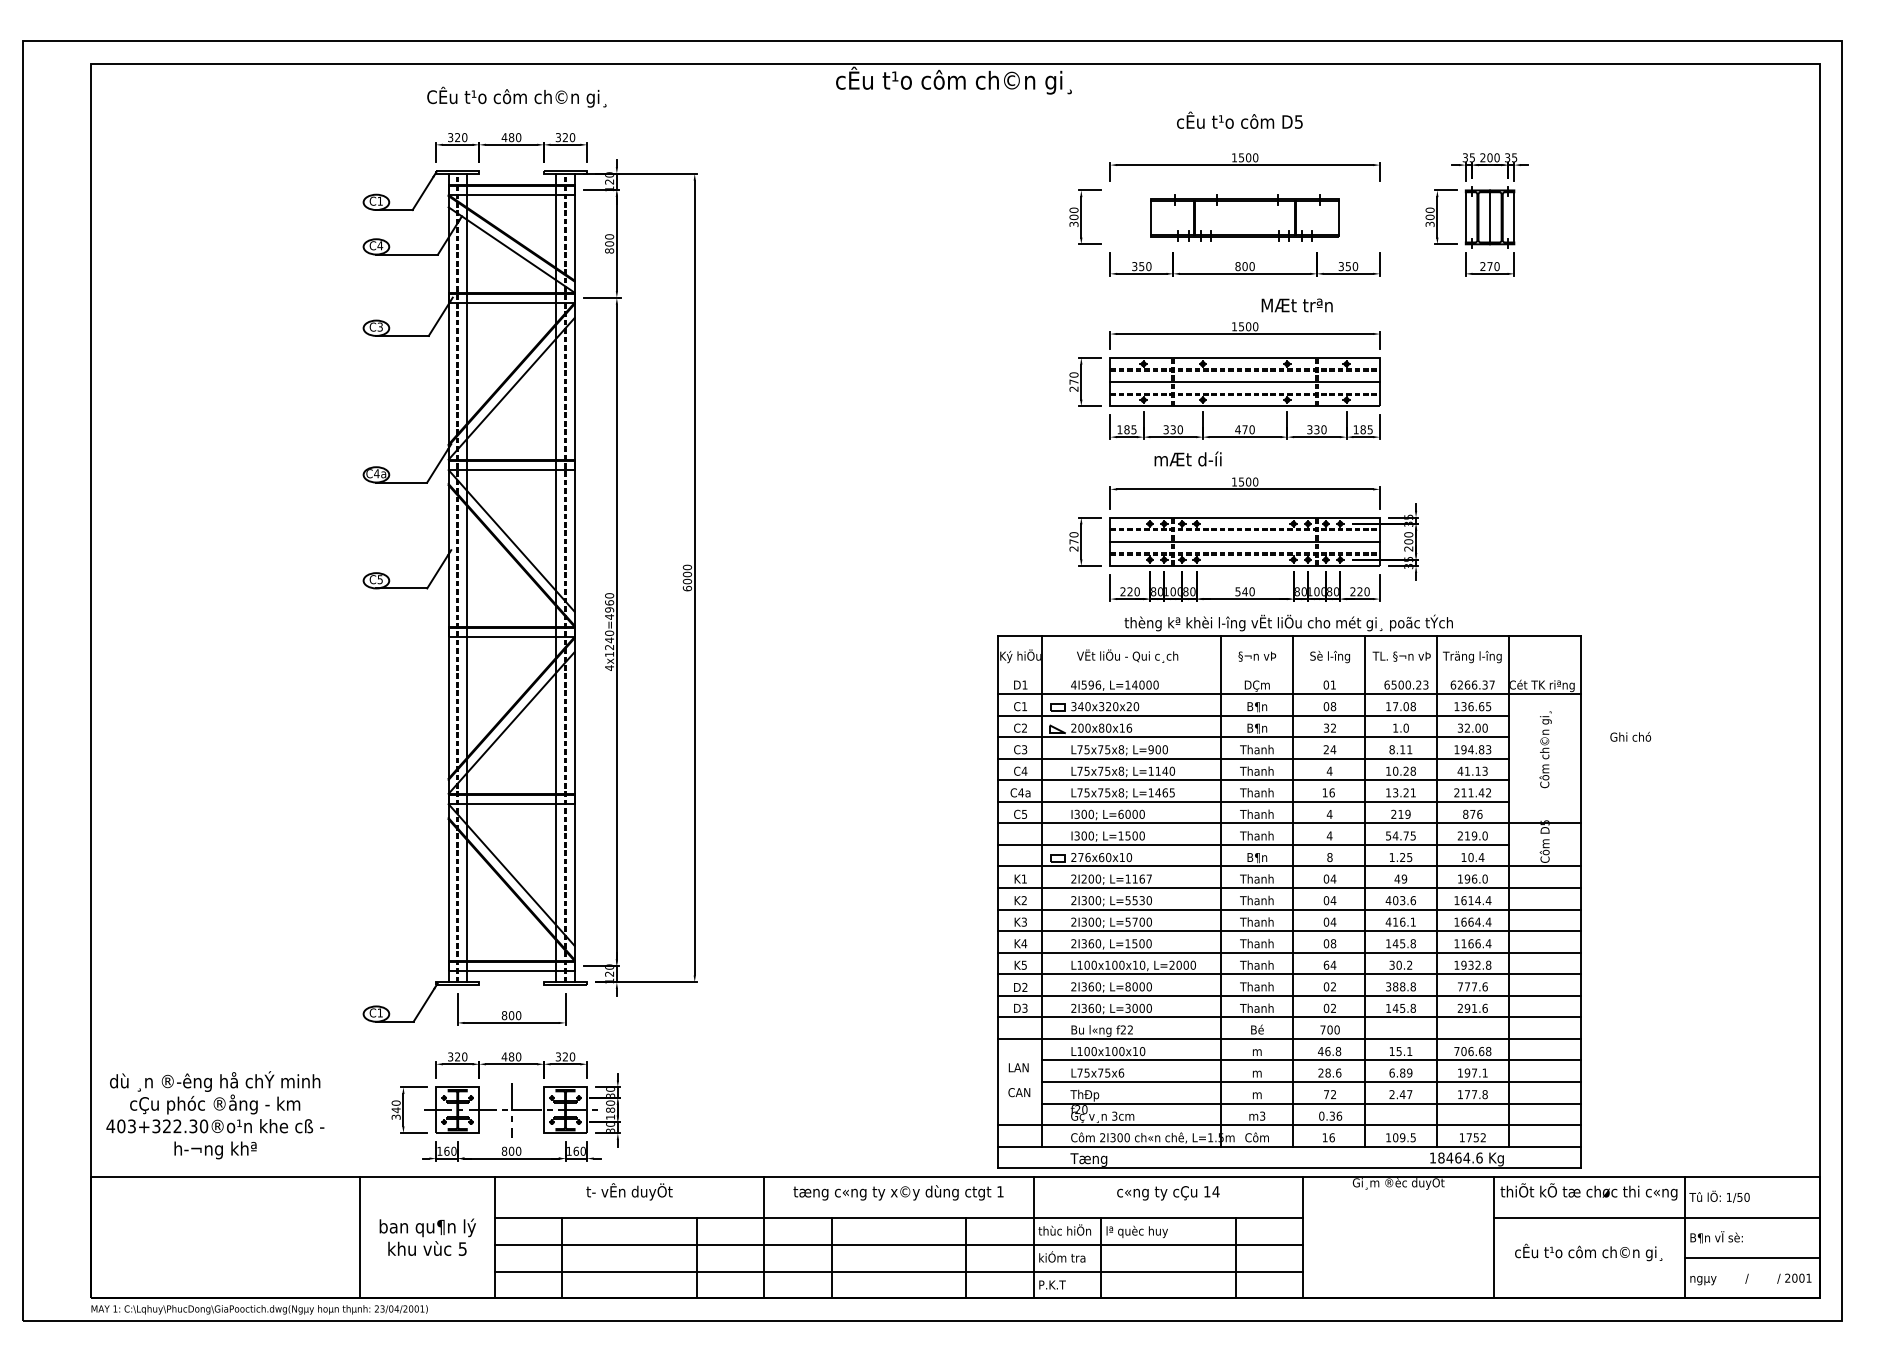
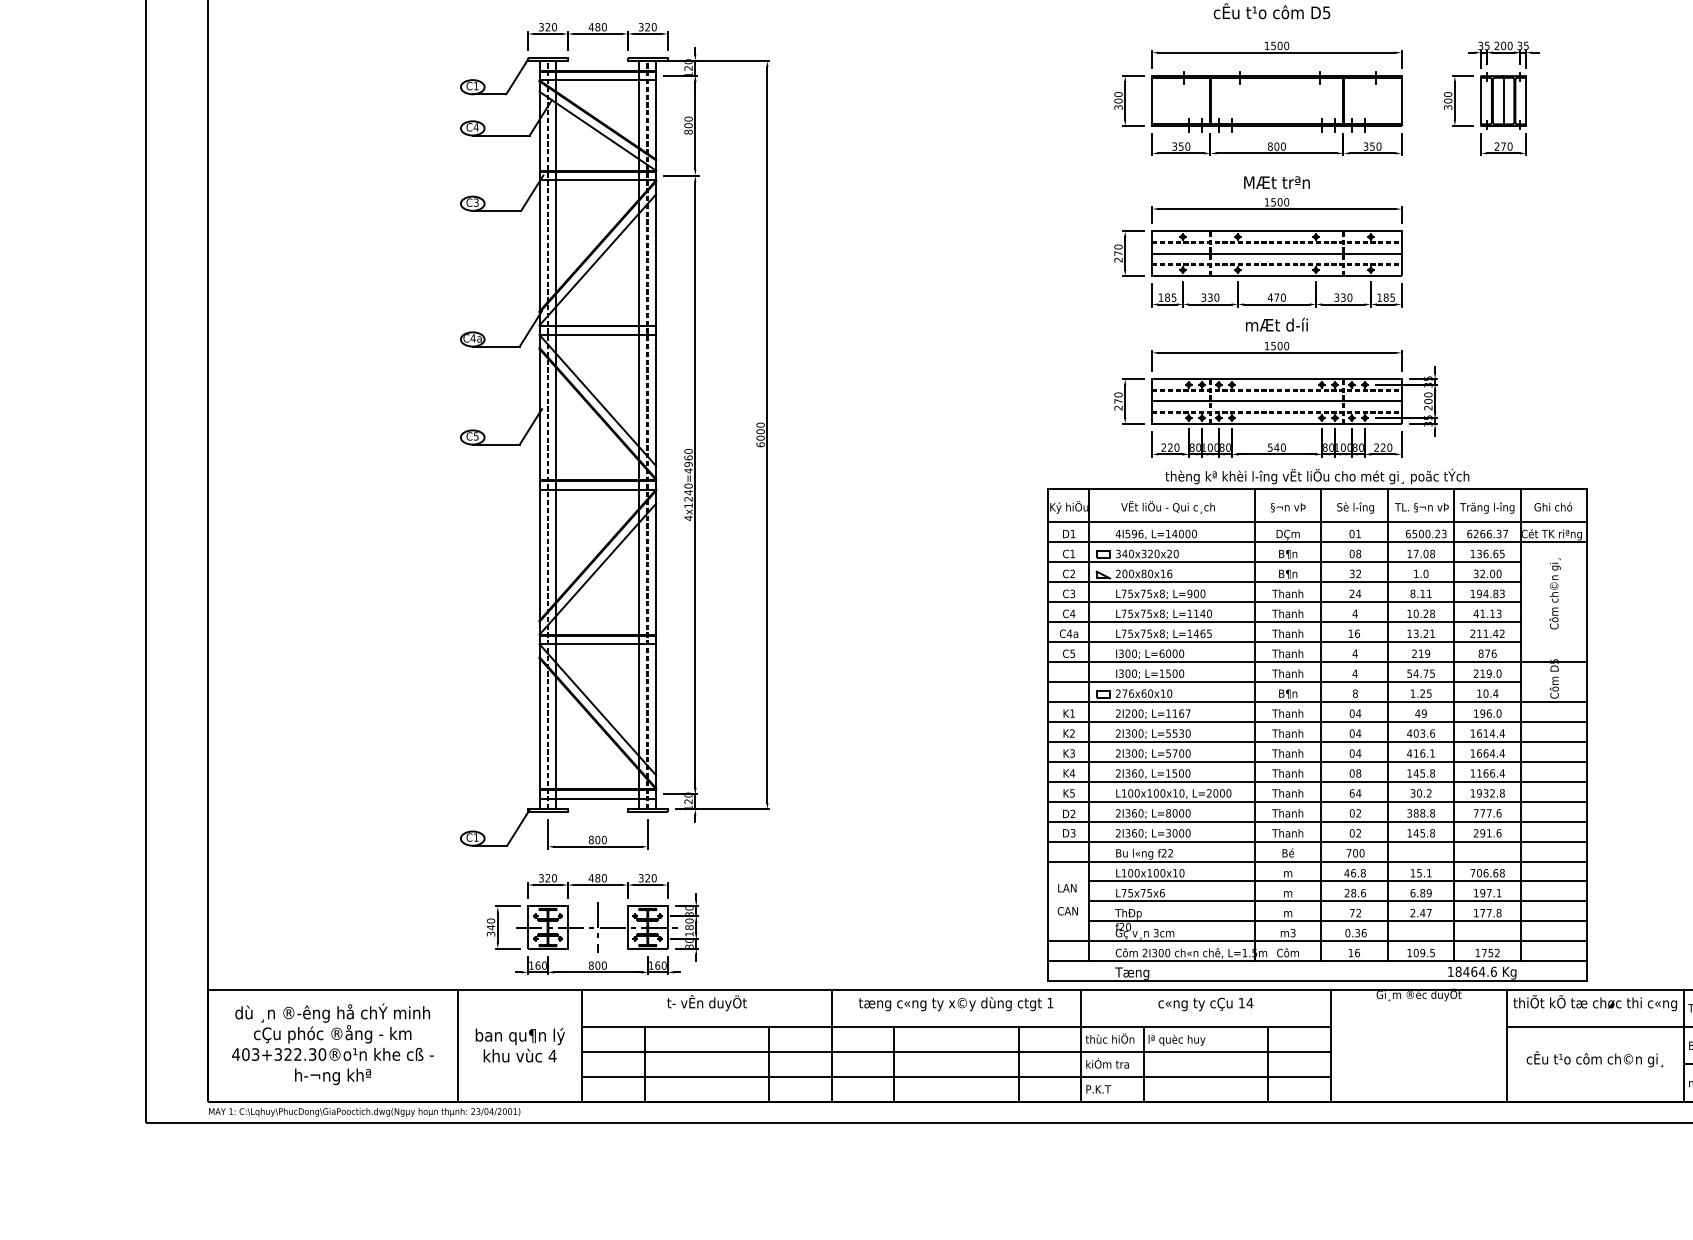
part: (1244, 218) -> (1276, 102), size x1.43
text: (1296, 305) -> (1276, 182), moved
text: (1187, 458) -> (1276, 324), moved
line: (1288, 672) -> (1317, 522), added
text: (1630, 736) -> (1553, 506), moved
text: (215, 1115) -> (333, 1044), moved
text: (462, 1248) -> (552, 1055), 5 -> 4

